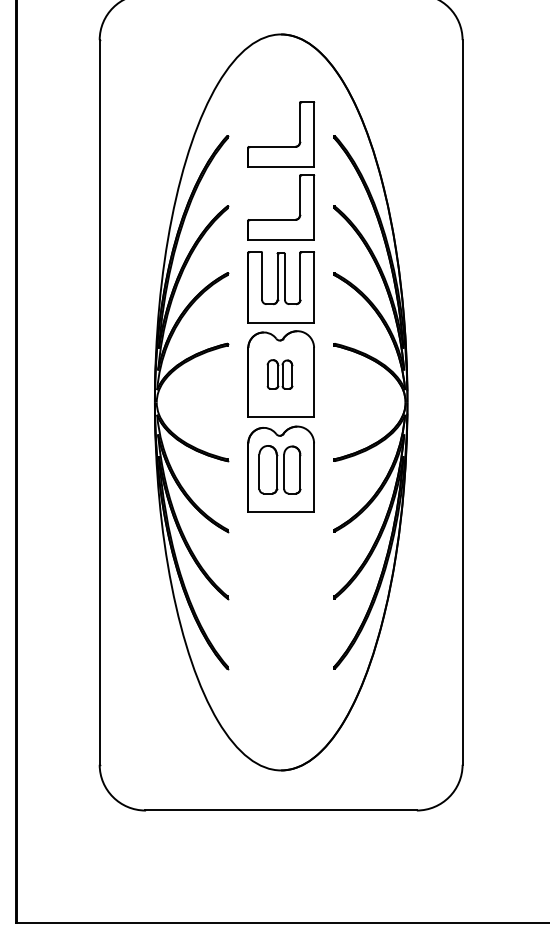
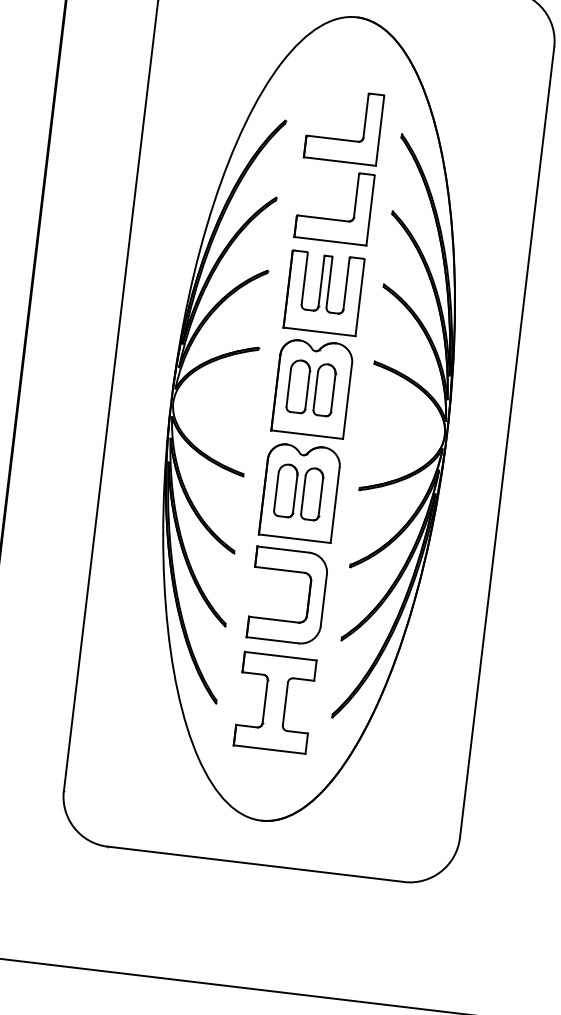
part: (279, 374) -> (310, 388), size x1.67
part: (299, 564) -> (308, 598), added
part: (280, 662) -> (274, 702), added

